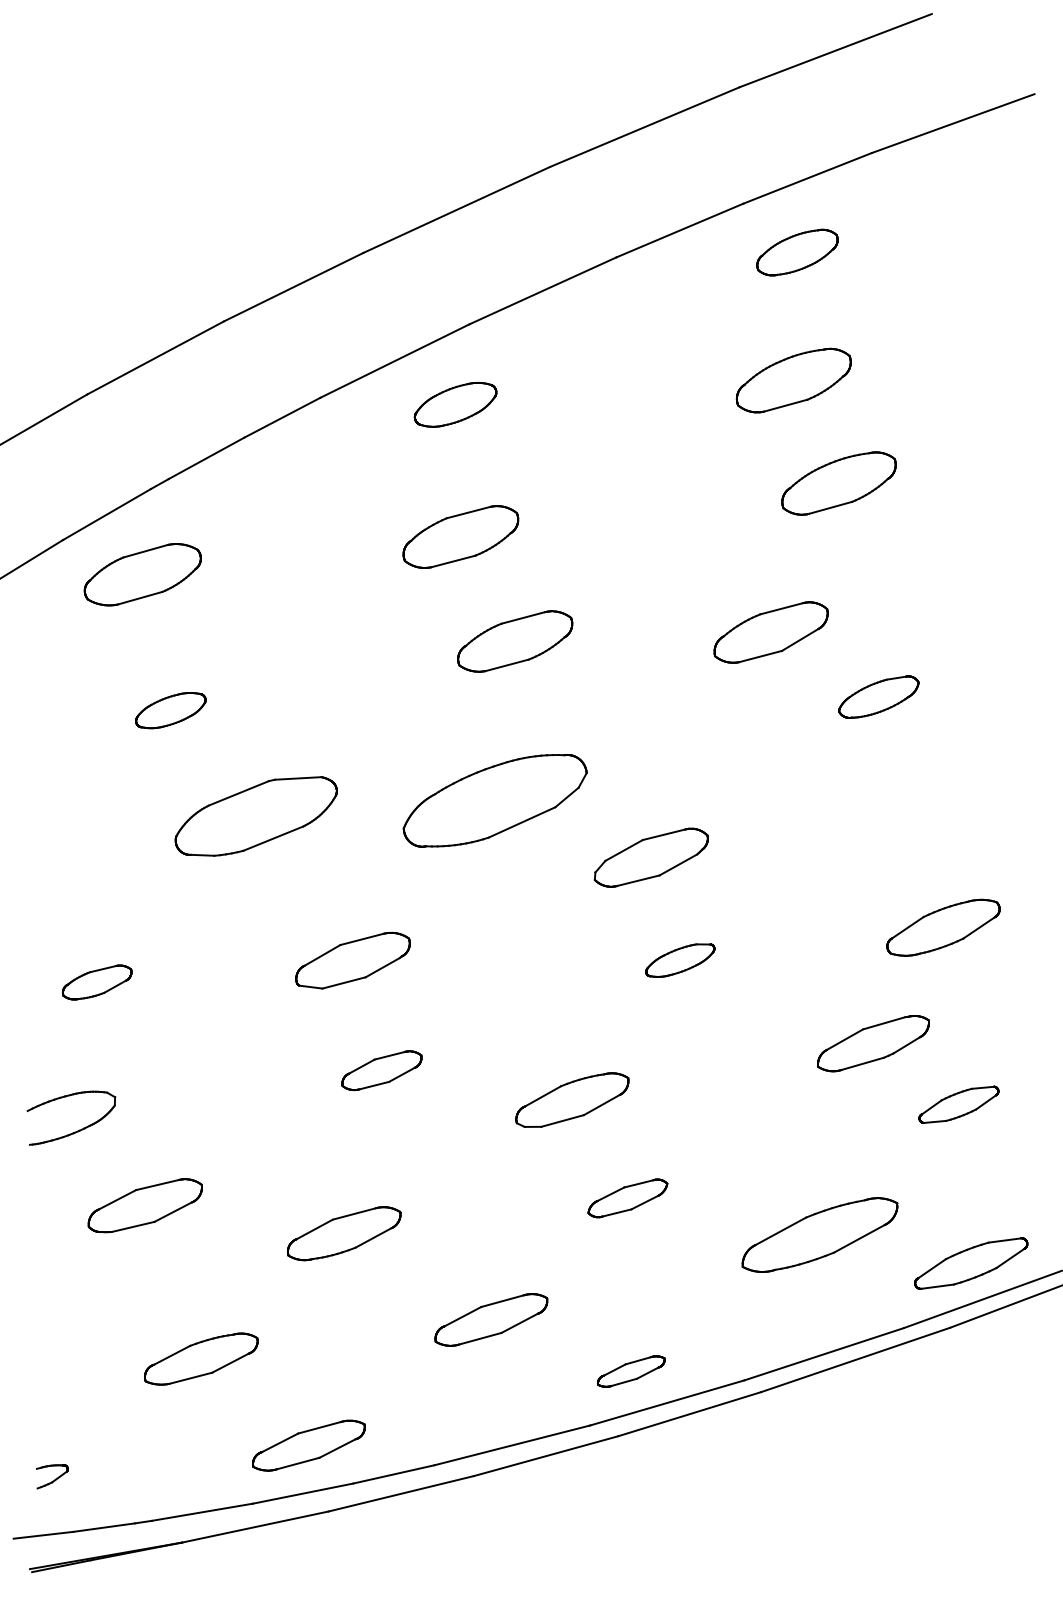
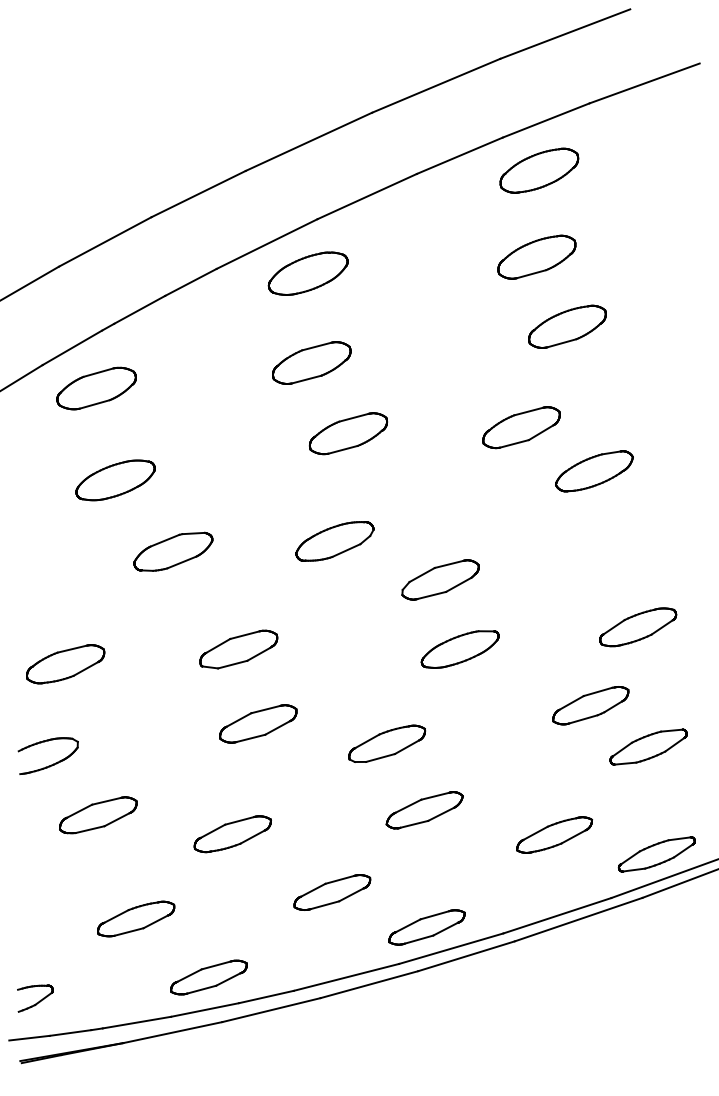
part: (797, 252) -> (539, 170), size x1.43
part: (454, 404) -> (307, 273), size x1.43
part: (878, 697) -> (594, 471), size x1.43
part: (170, 710) -> (115, 480), size x1.67
part: (494, 800) -> (334, 541), size x0.62
part: (256, 815) -> (173, 551), size x0.71
part: (679, 960) -> (459, 649), size x1.67
part: (96, 982) -> (65, 664), size x1.67
part: (382, 1069) -> (258, 723), size x1.43
part: (958, 1104) -> (648, 746), size x1.43
part: (627, 1198) -> (424, 810), size x1.43
part: (819, 1234) -> (554, 834), size x0.71
part: (630, 1371) -> (426, 927), size x1.67
part: (52, 1476) -> (35, 998), size x1.67

